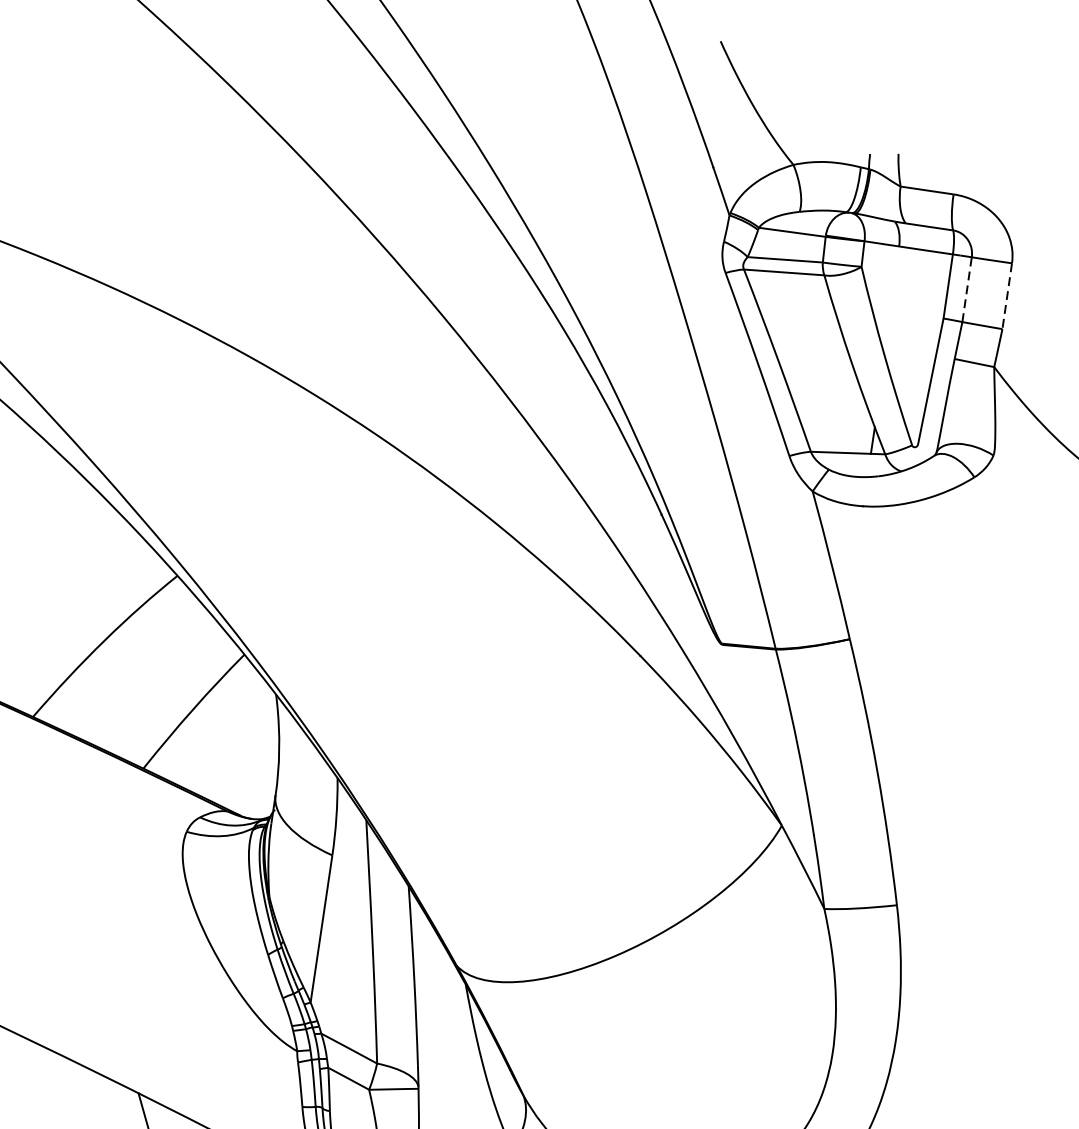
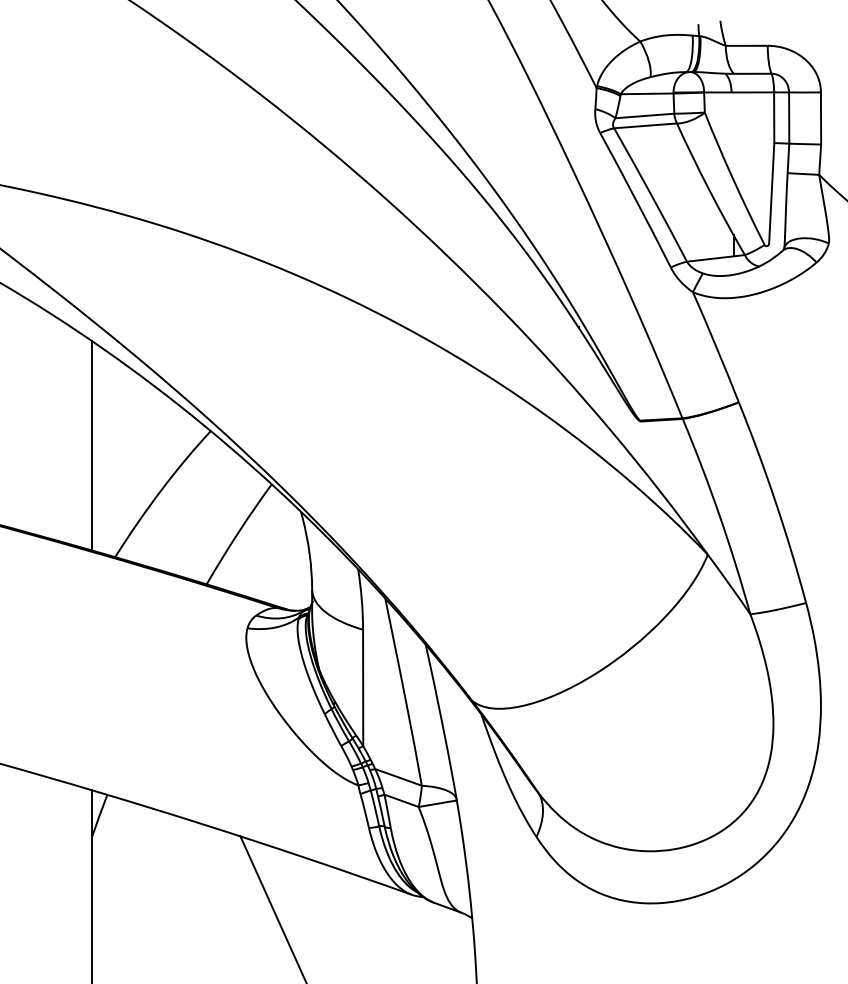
line: (967, 290) -> (789, 118), dashed -> solid
line: (1007, 296) -> (821, 118), dashed -> solid
line: (25, 571) -> (92, 445), added

